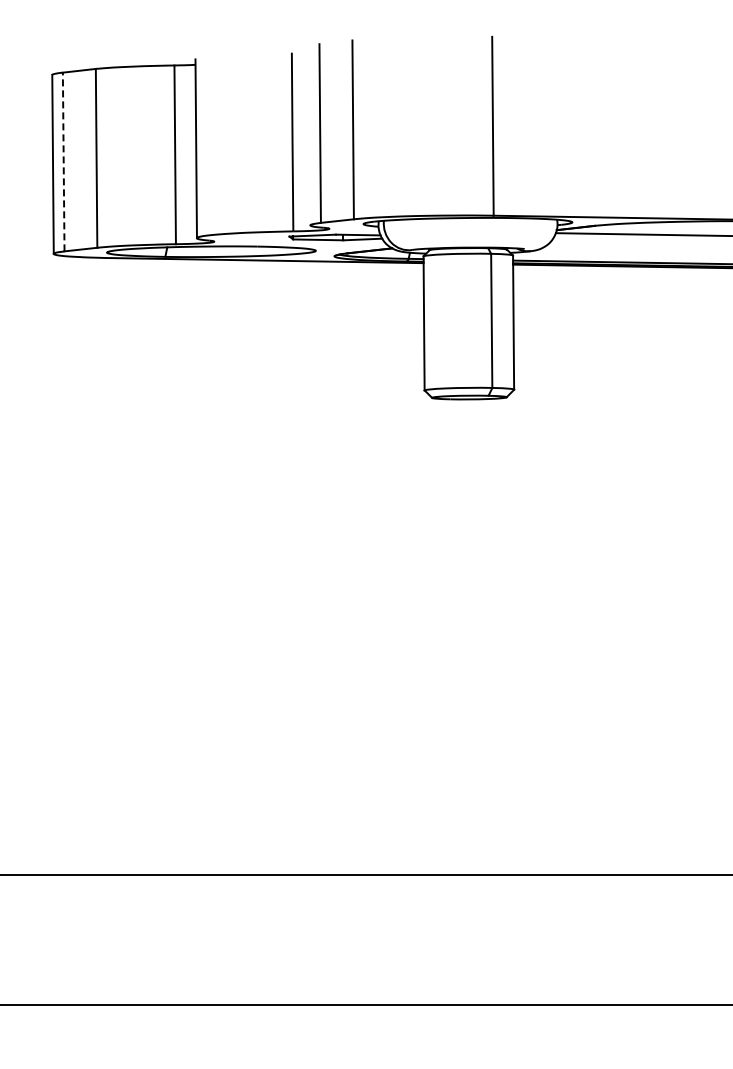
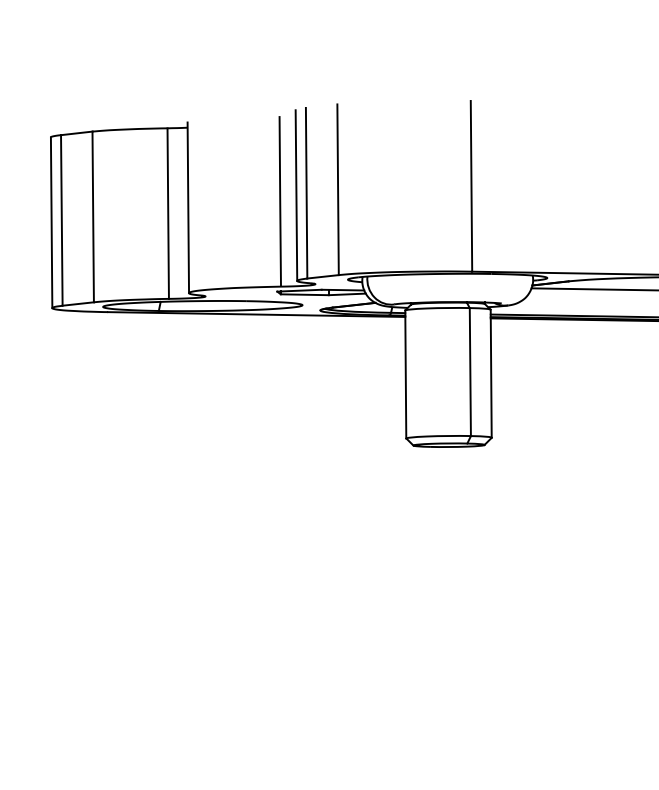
line: (309, 135) -> (296, 195), added
line: (63, 161) -> (61, 219), dashed -> solid

